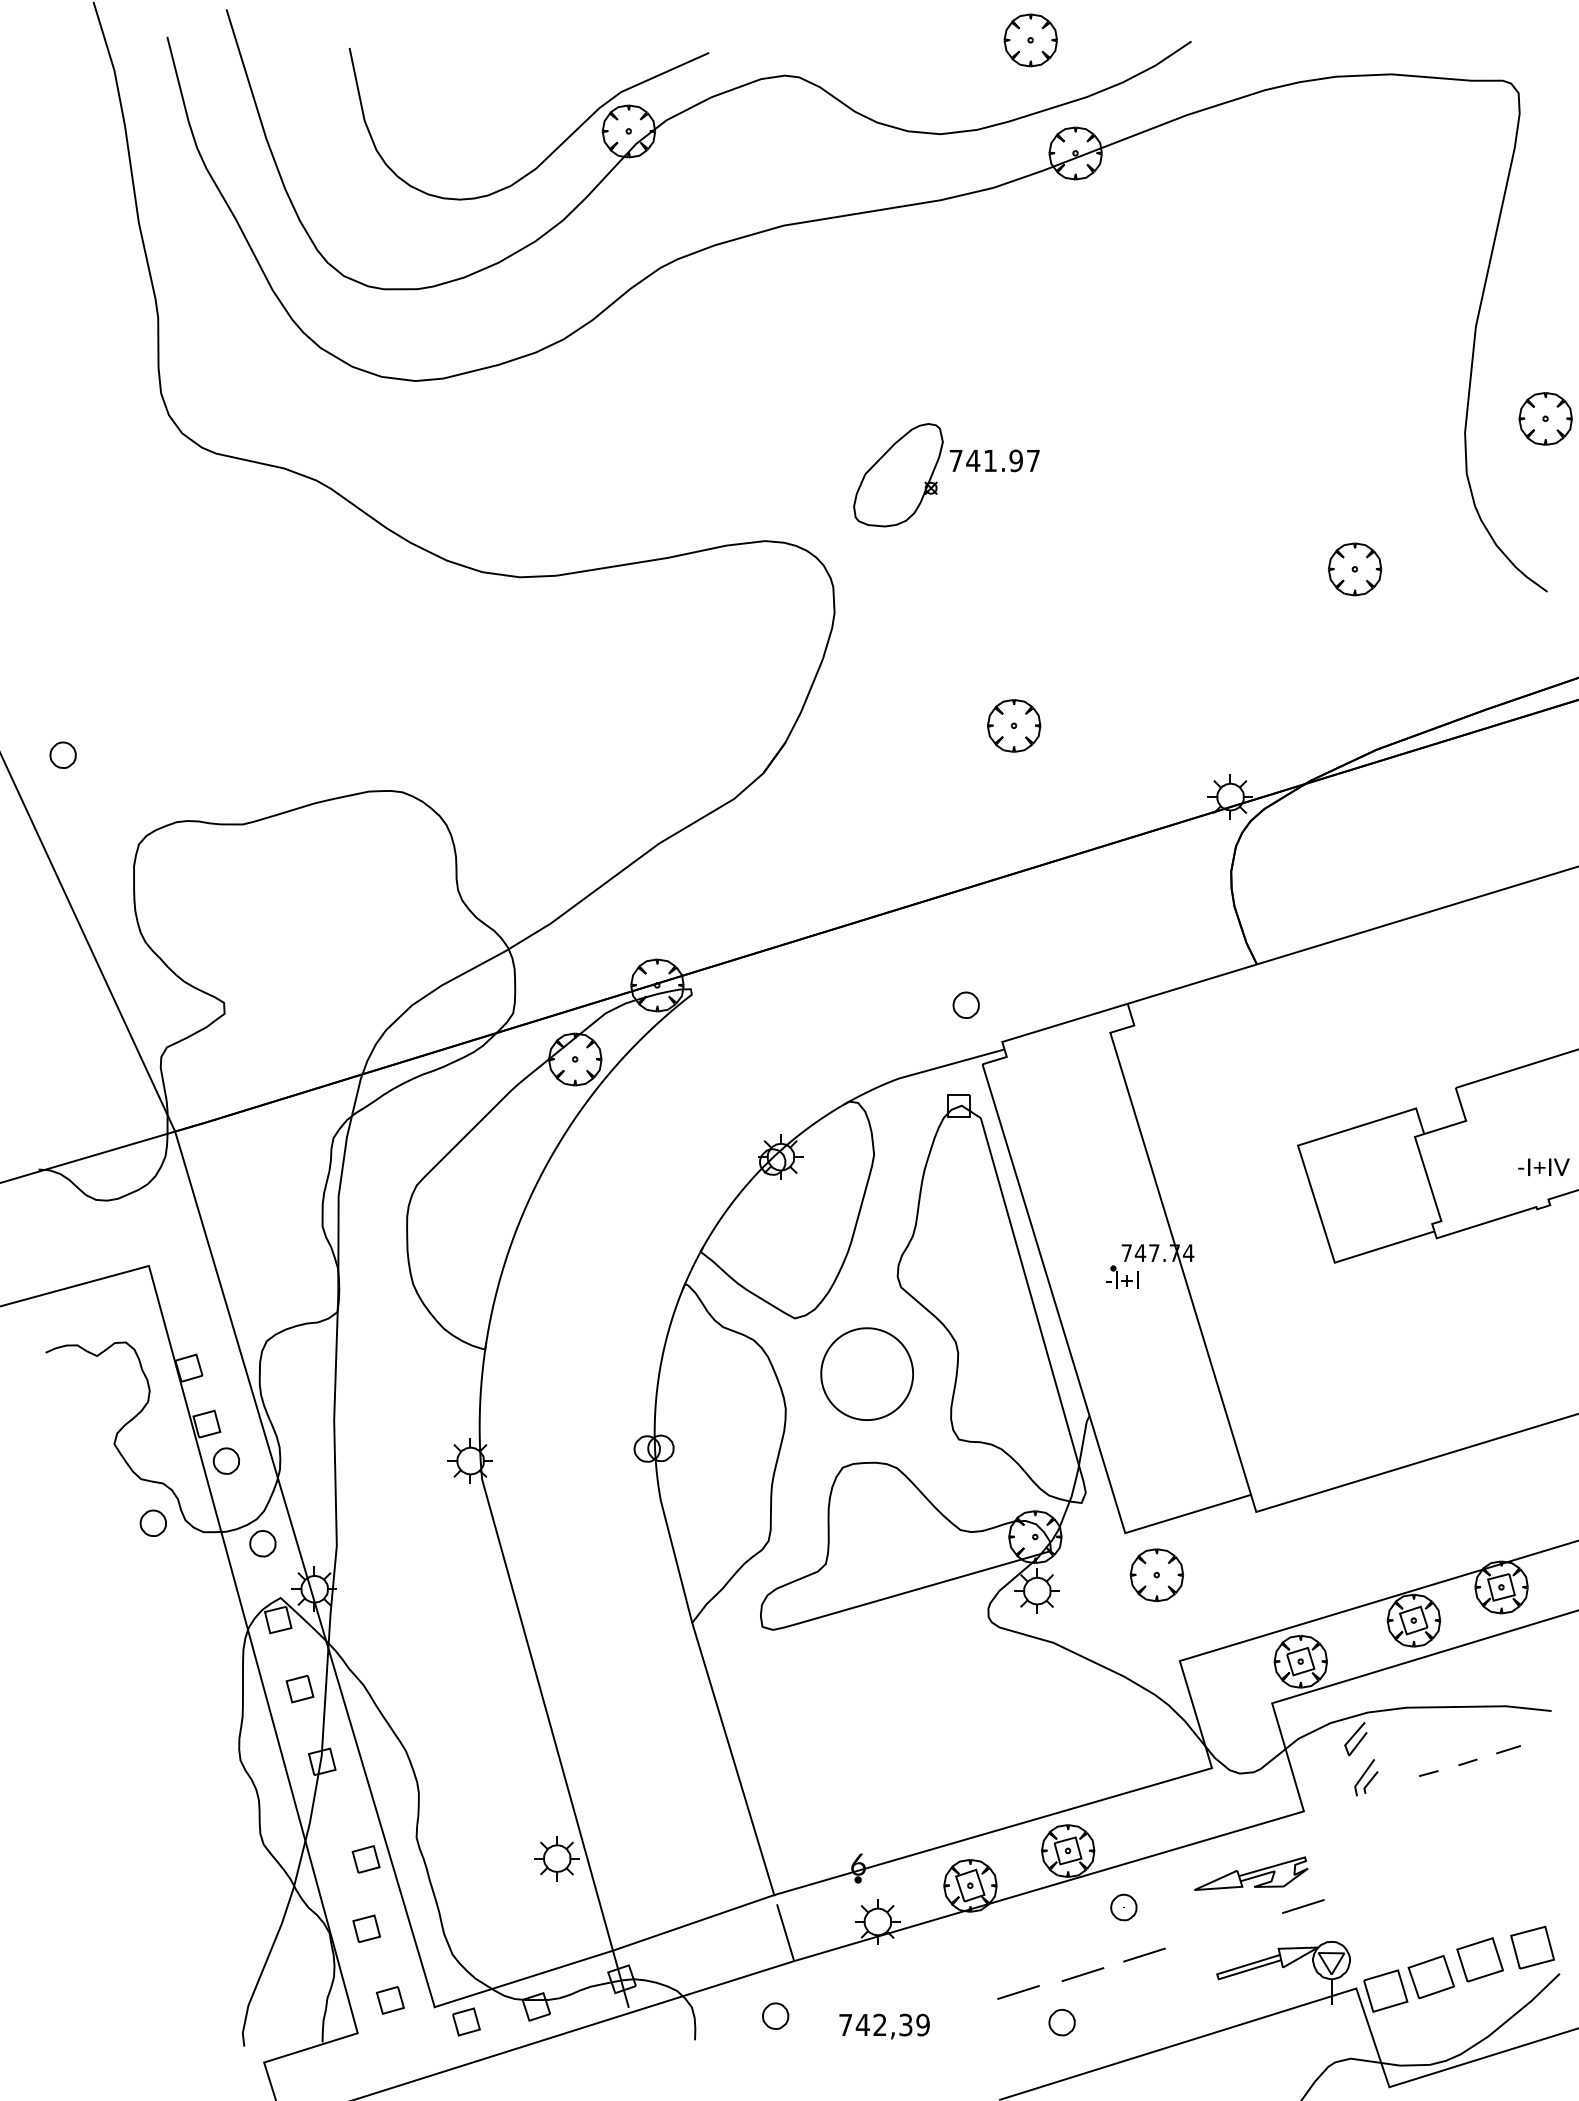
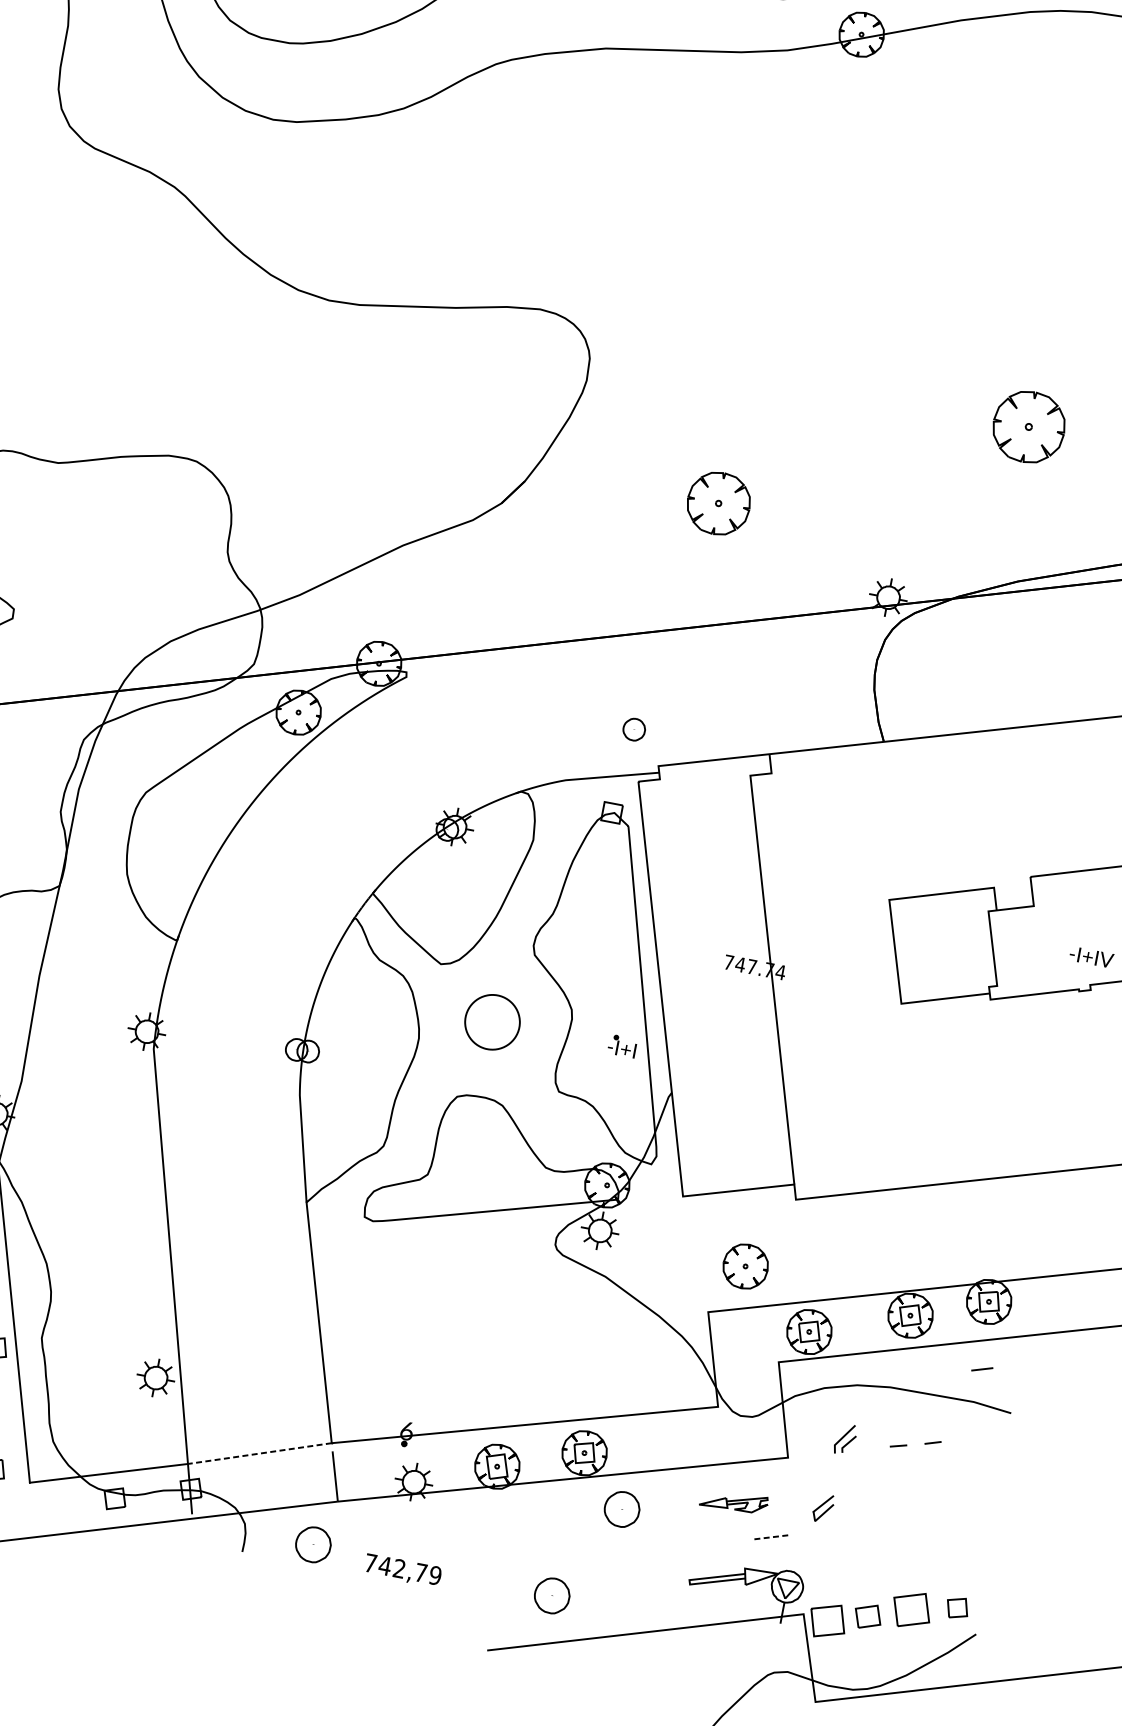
part: (952, 471) -> (707, 281), removed
part: (1354, 569) -> (1028, 427), size x1.6
part: (1014, 725) -> (719, 503), size x1.4
part: (1122, 1276) -> (622, 1045), moved
part: (866, 1373) -> (492, 1021), size x0.7
part: (1156, 1575) -> (745, 1266), moved
part: (1355, 1739) -> (823, 1508), moved
line: (1508, 1749) -> (982, 1369), moved
part: (1251, 1873) -> (734, 1501), size x0.7
line: (1303, 1906) -> (772, 1537), solid -> dashed
part: (1123, 1907) -> (621, 1509), size x1.6
line: (693, 1923) -> (259, 1454), solid -> dashed
part: (1532, 1947) -> (957, 1607), size x0.6
line: (1144, 1954) -> (631, 1551), removed
line: (1082, 1974) -> (576, 1558), removed
part: (1430, 1977) -> (867, 1616), size x0.7
line: (1018, 1992) -> (520, 1563), removed
part: (775, 2015) -> (313, 1544), size x1.6
part: (466, 2021) -> (54, 1499), removed
part: (1061, 2022) -> (551, 1595), size x1.6
text: (905, 2024) -> (420, 1572), 742,39 -> 742,79

